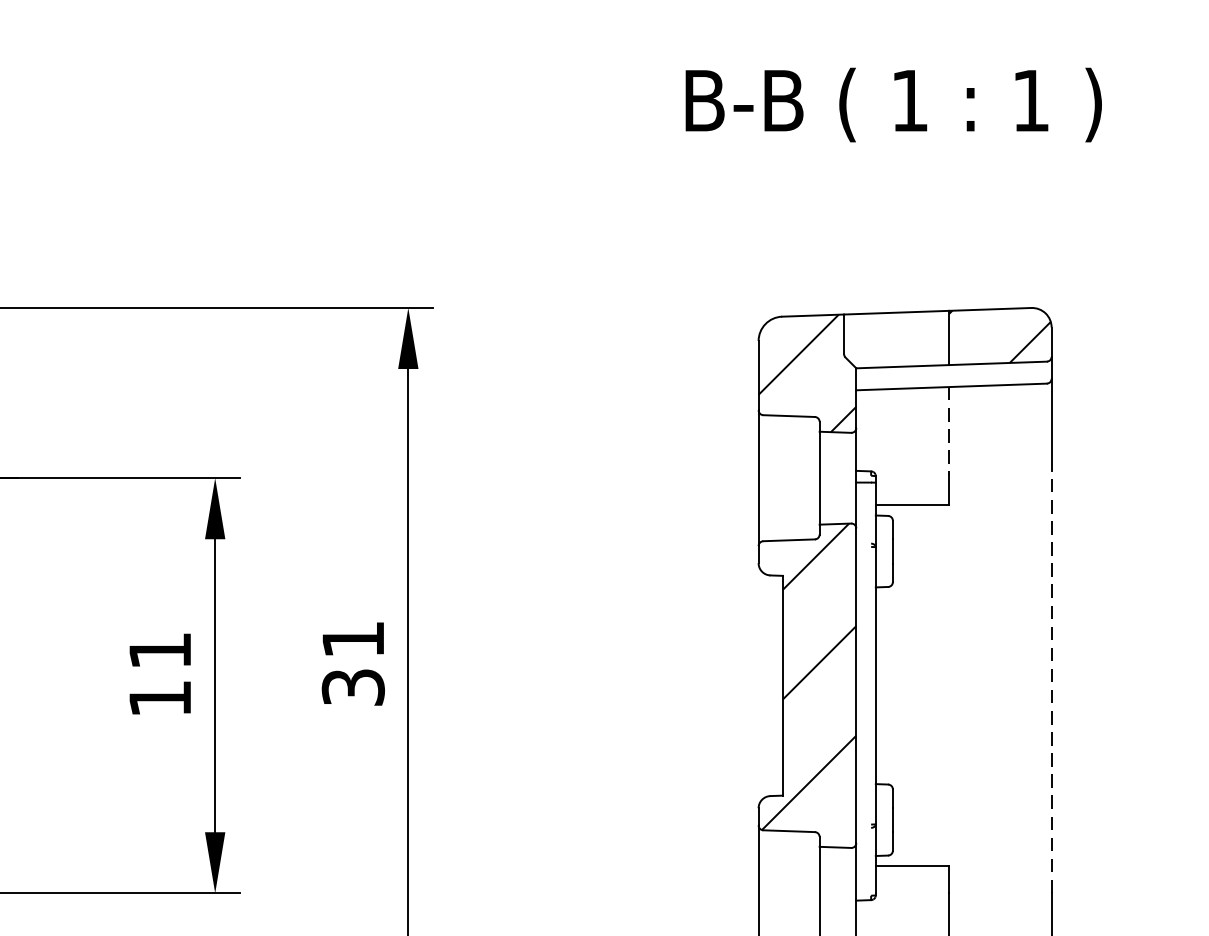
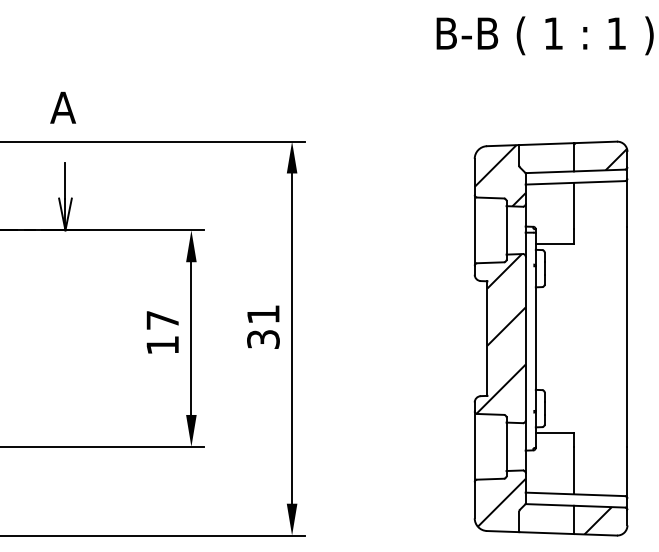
line: (950, 430) -> (574, 205), dashed -> solid
text: (159, 651) -> (162, 320), 11 -> 17
line: (1051, 681) -> (627, 336), dashed -> solid

